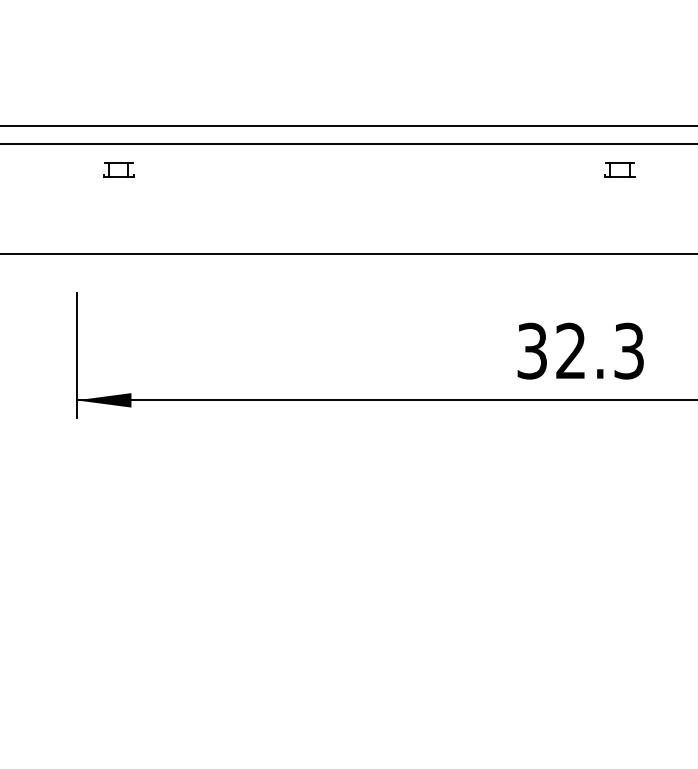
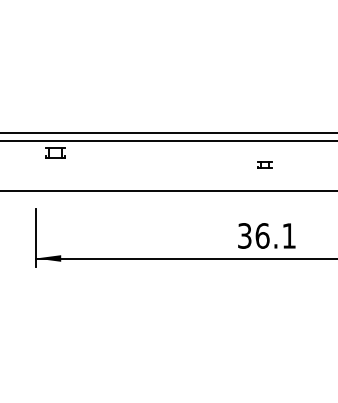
part: (119, 168) -> (55, 152), size x1.4
part: (618, 168) -> (264, 164), moved
text: (599, 350) -> (275, 235), 32.3 -> 36.1

